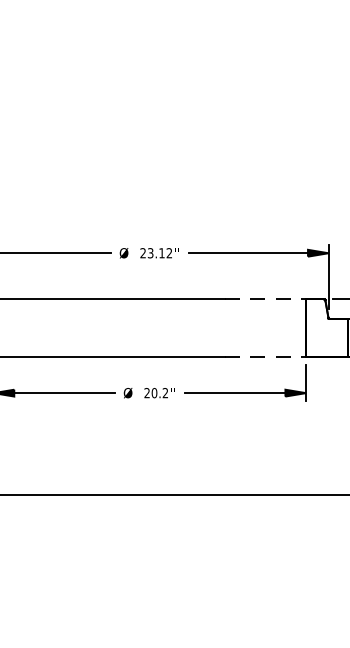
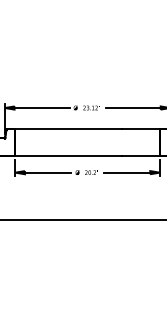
line: (266, 299) -> (141, 129), dashed -> solid
line: (266, 355) -> (141, 155), dashed -> solid

